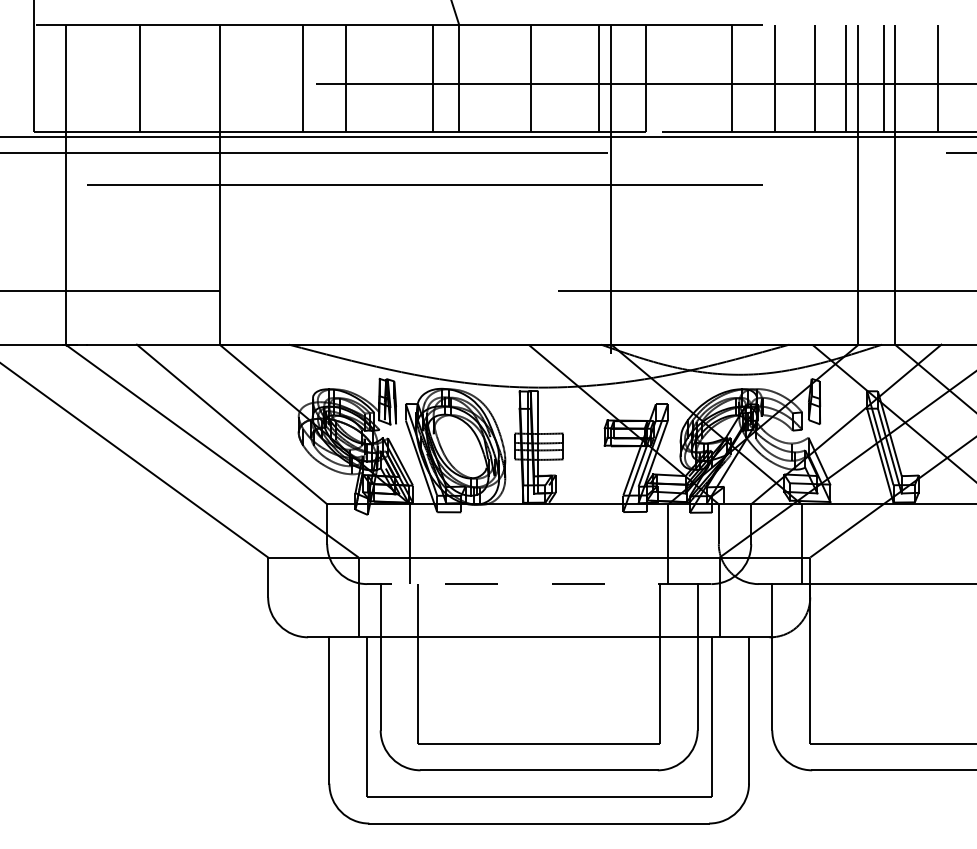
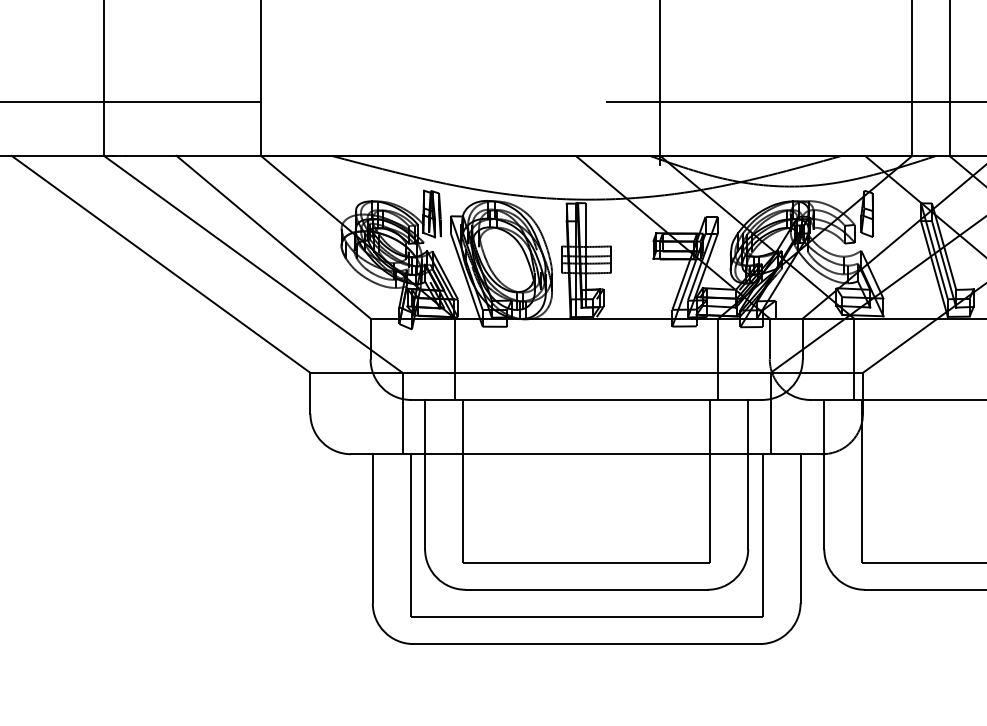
line: (538, 584) -> (585, 400), dashed -> solid

